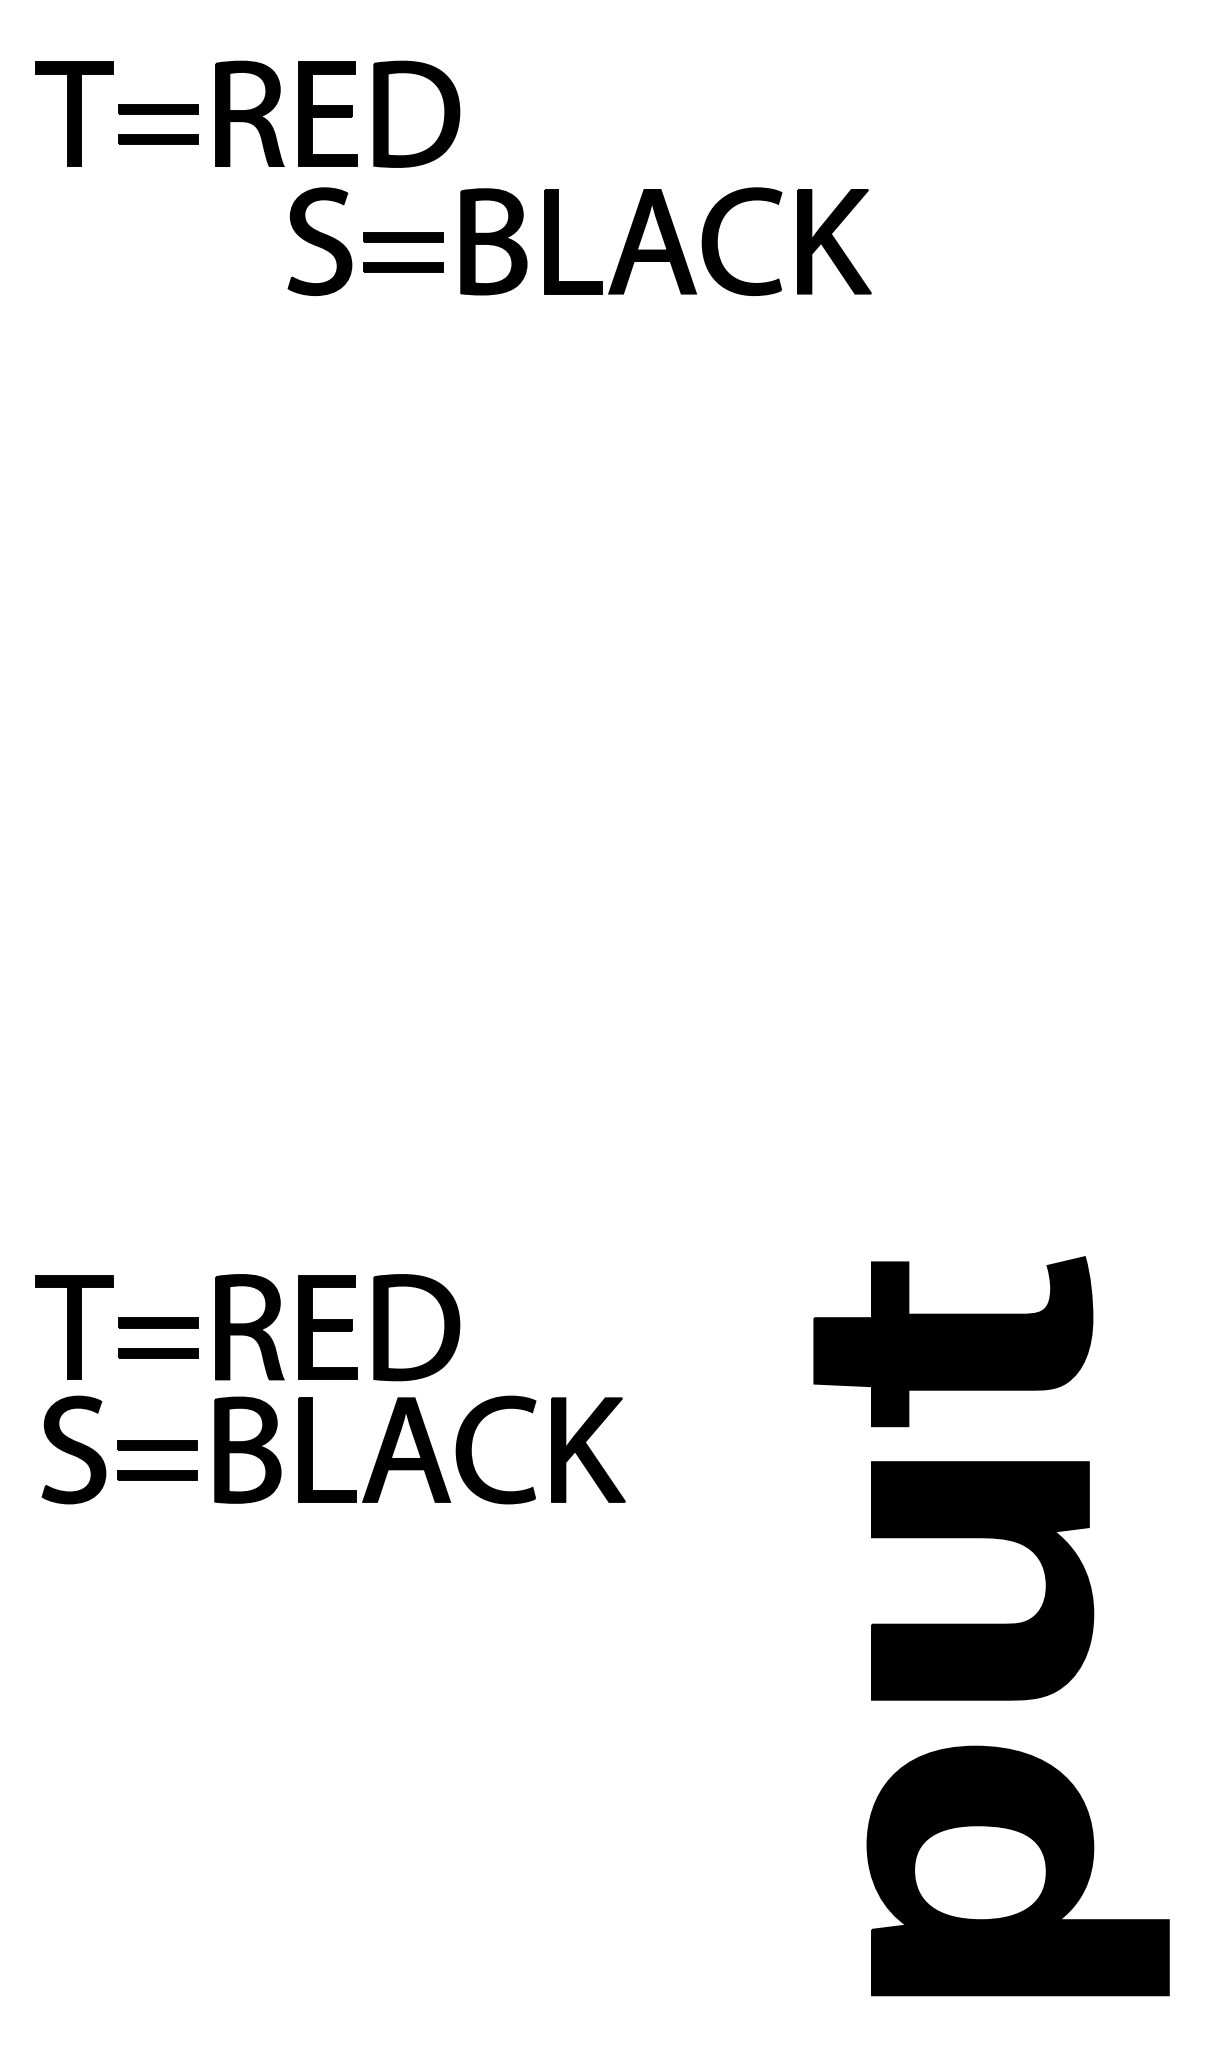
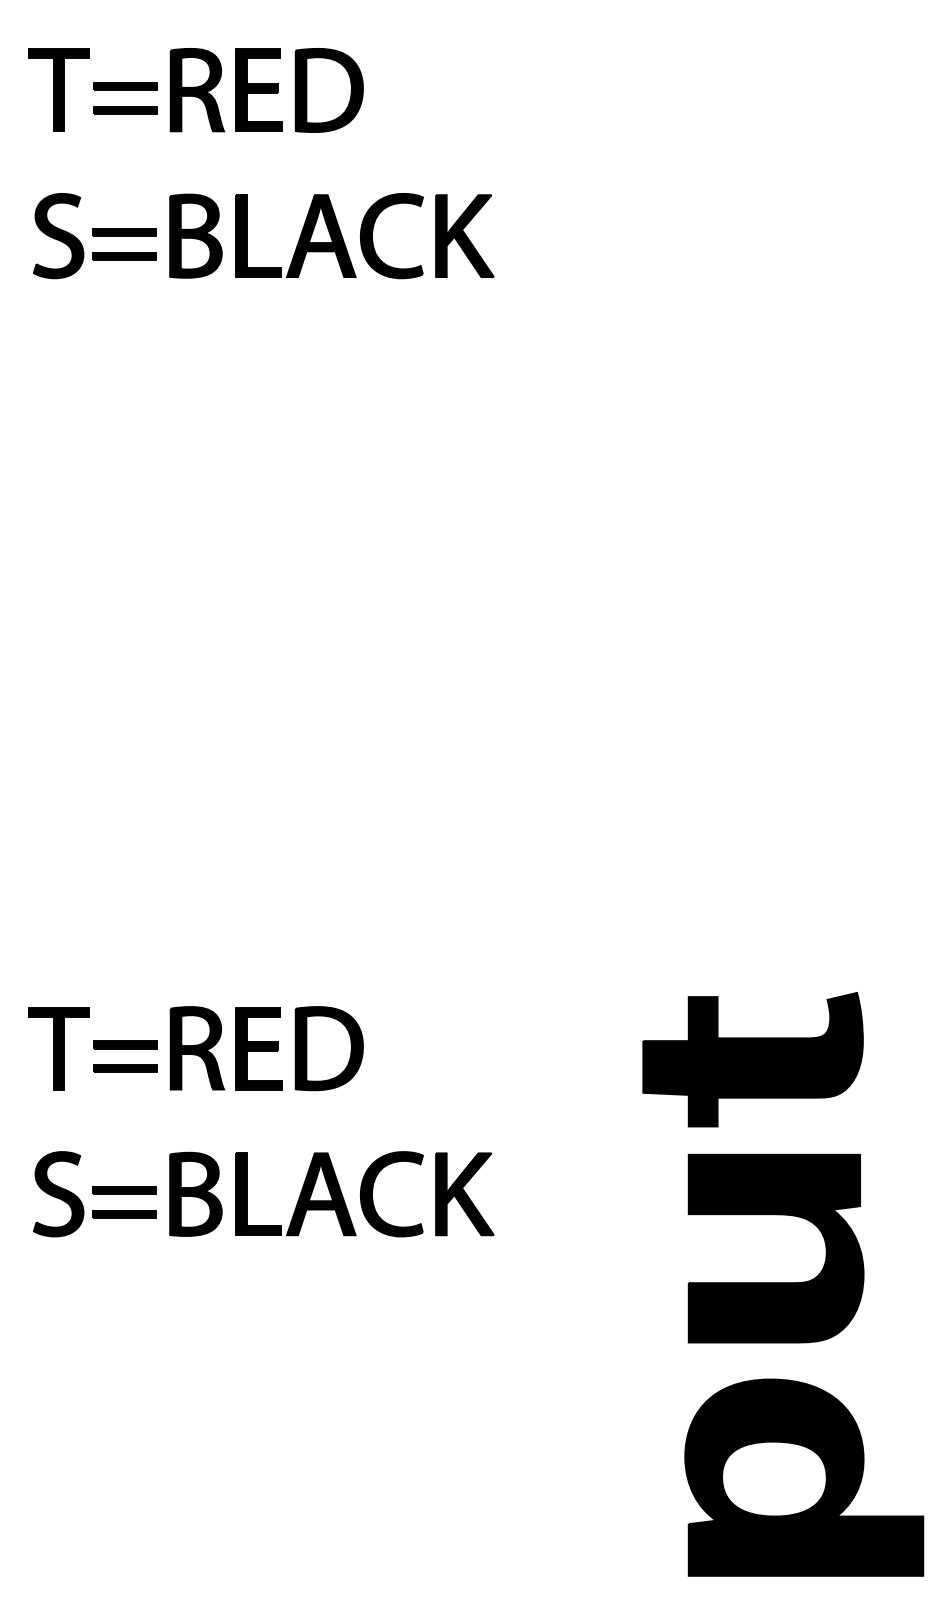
part: (558, 241) -> (246, 235), moved
part: (312, 1449) -> (246, 1193), moved

